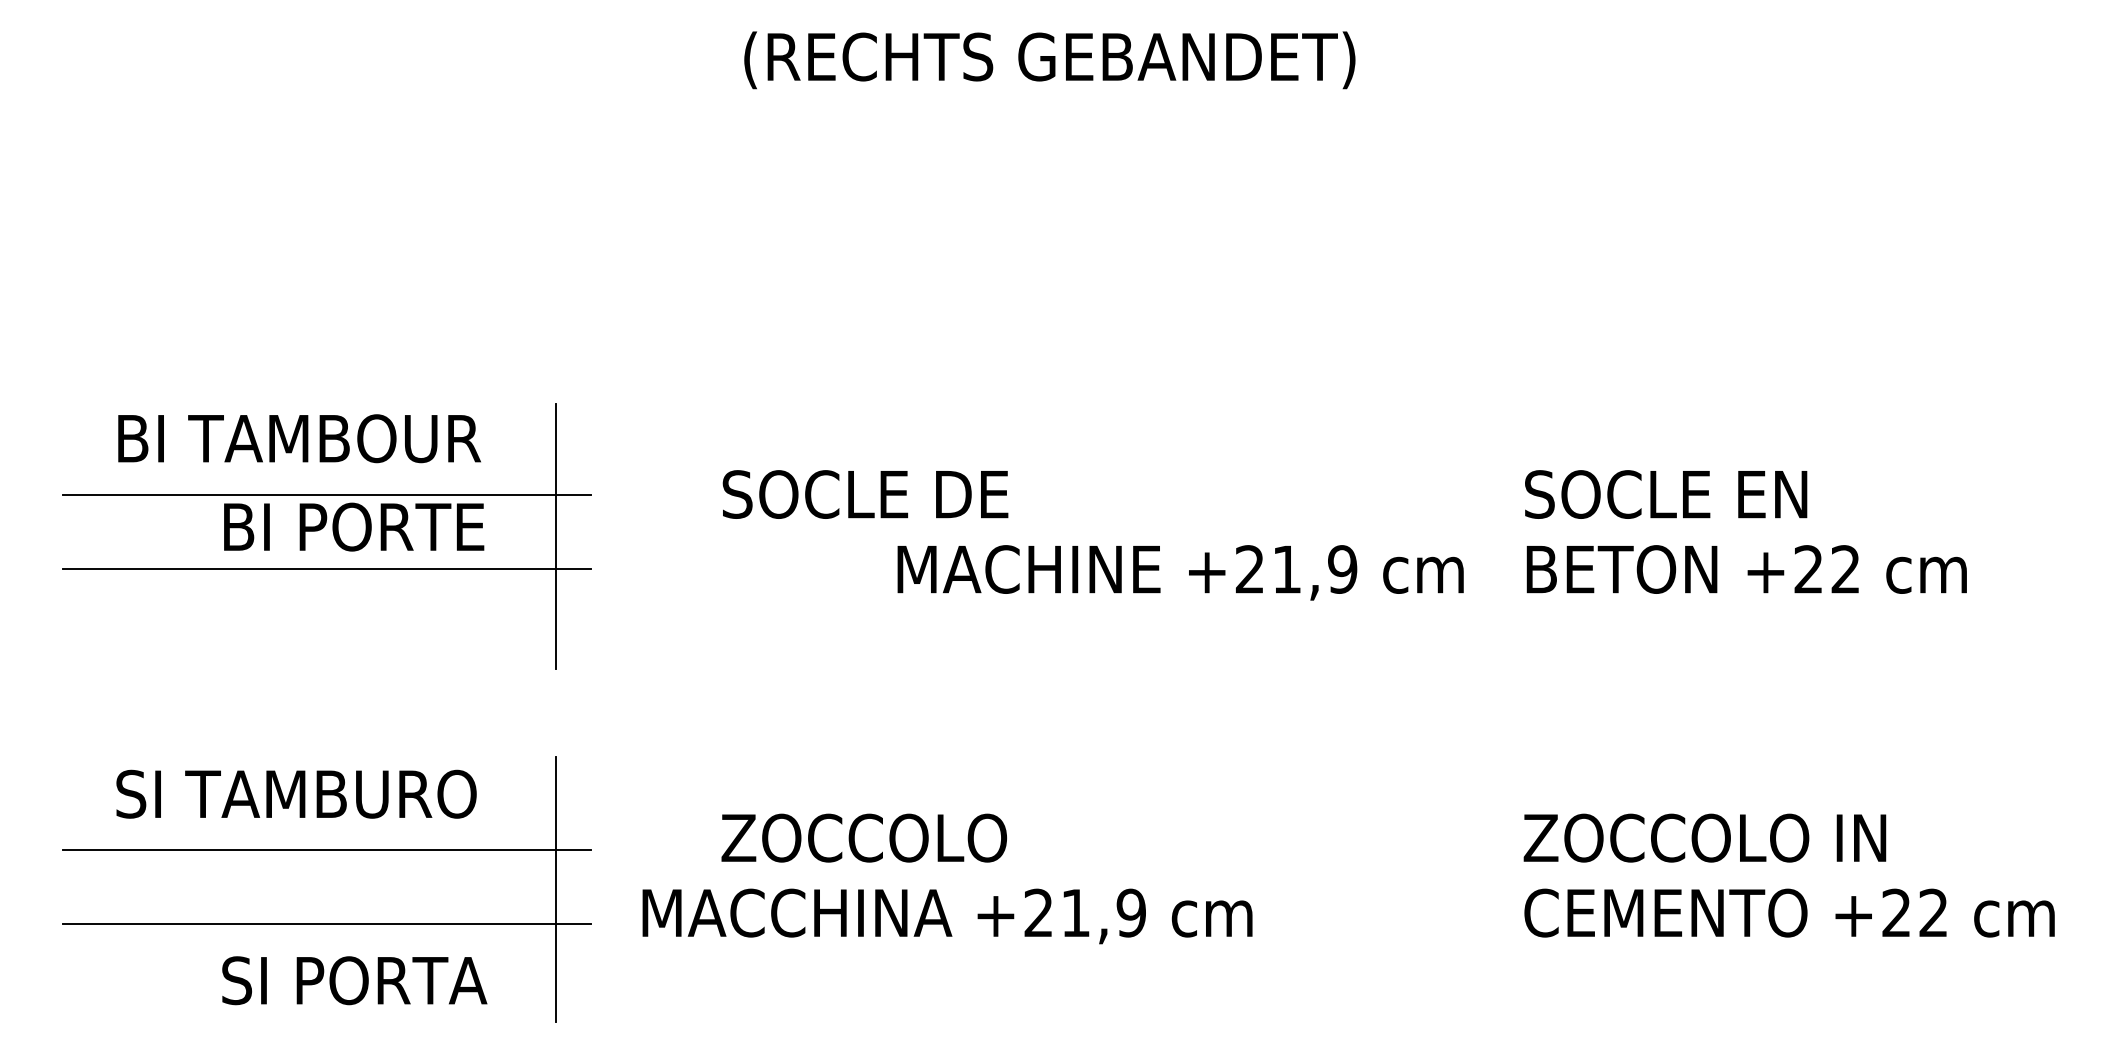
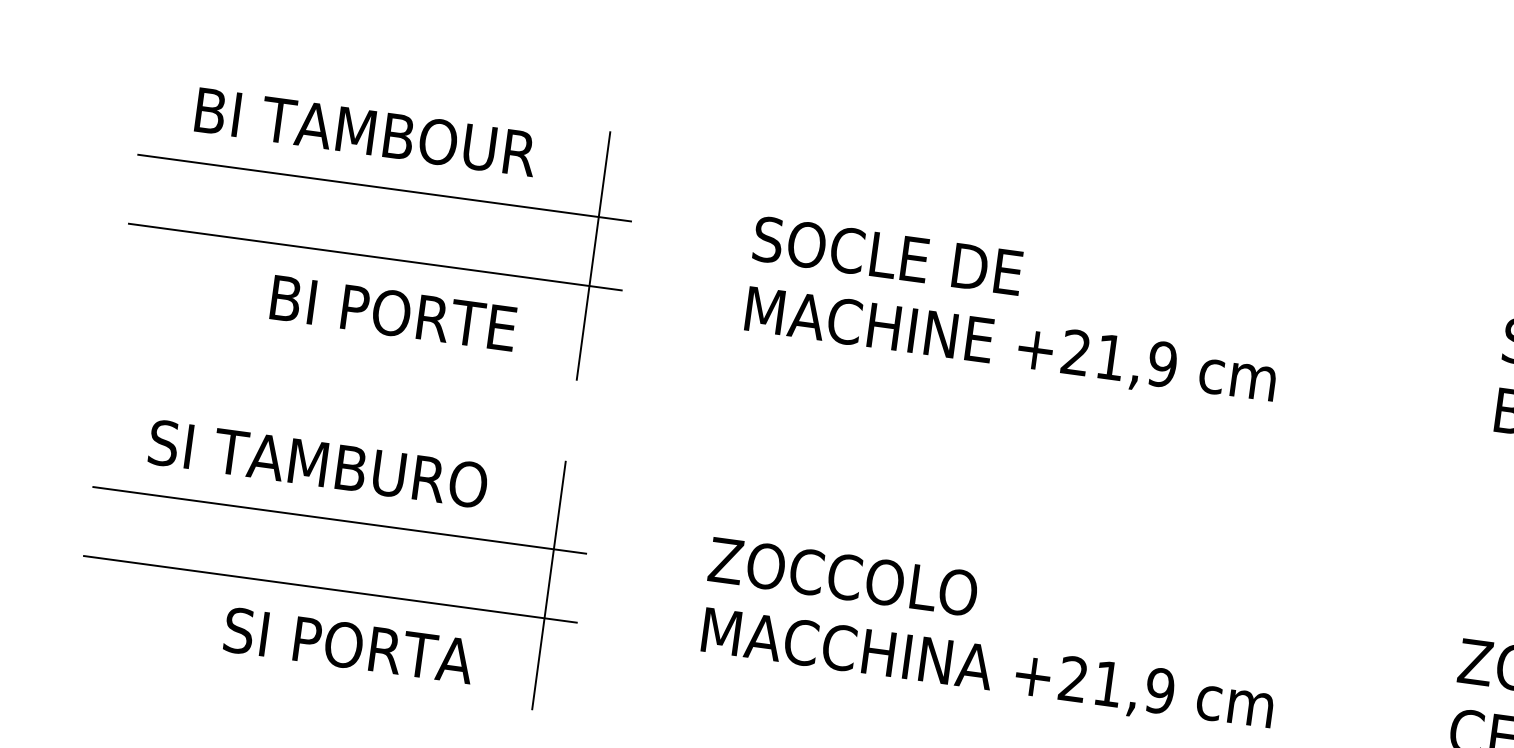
text: (354, 526) -> (393, 312), moved
text: (1180, 572) -> (1010, 346), moved
text: (947, 916) -> (987, 670), moved

